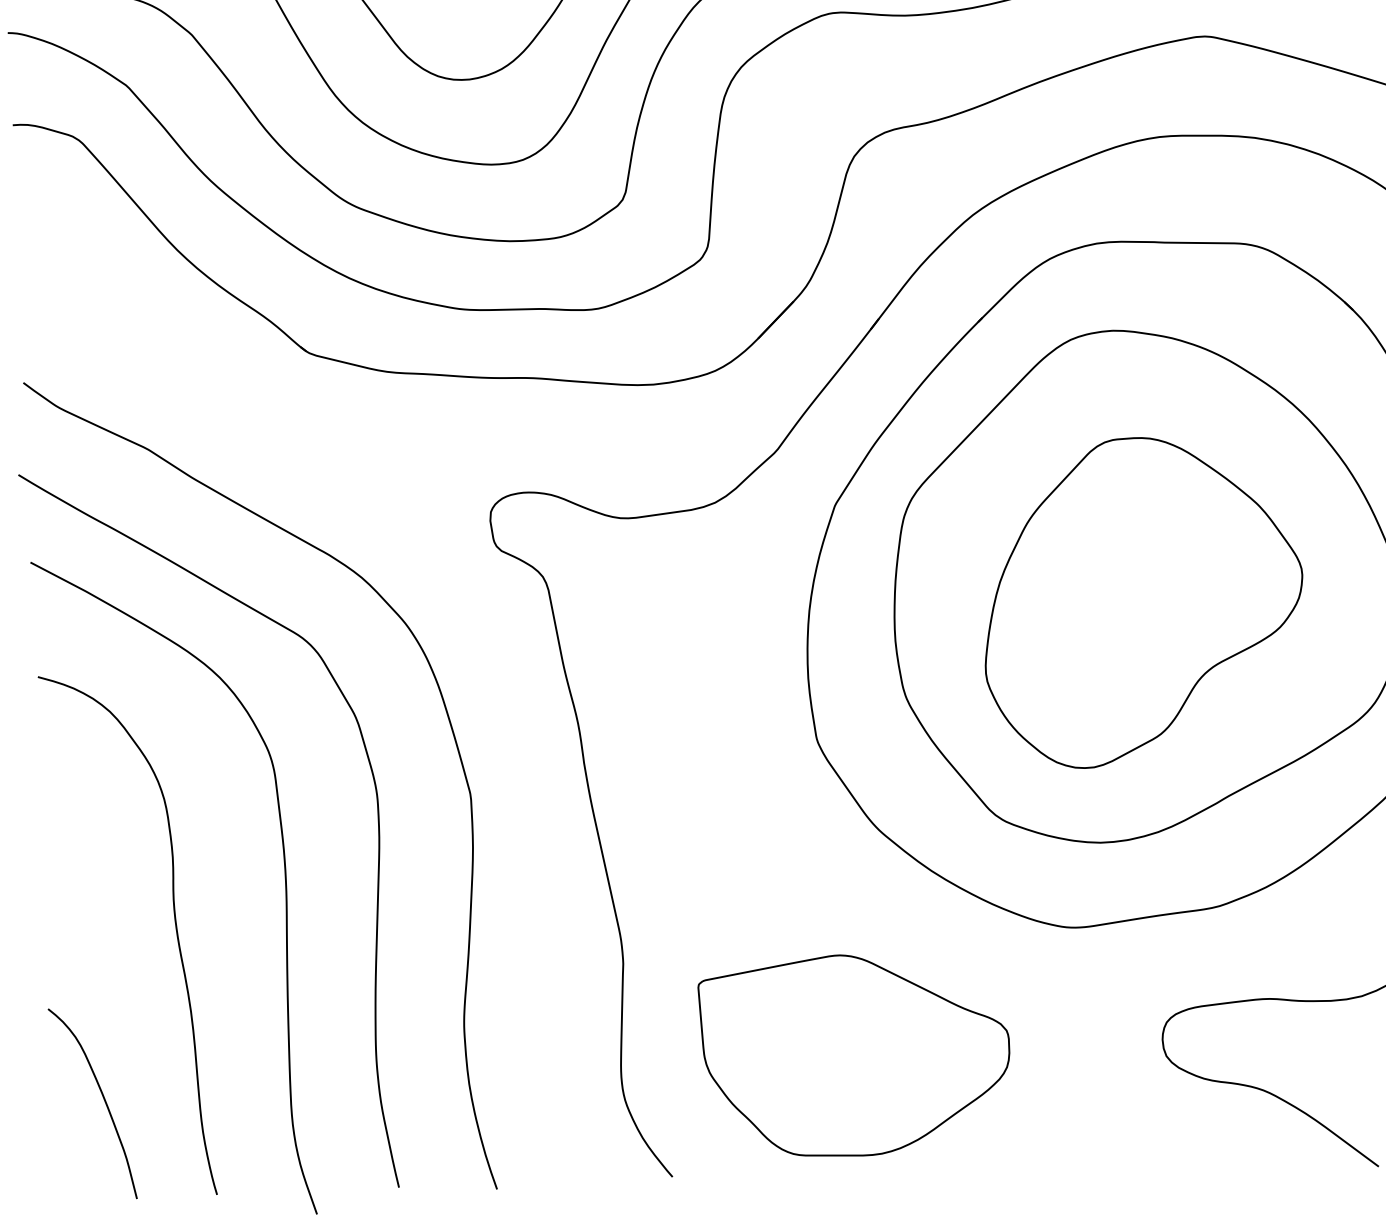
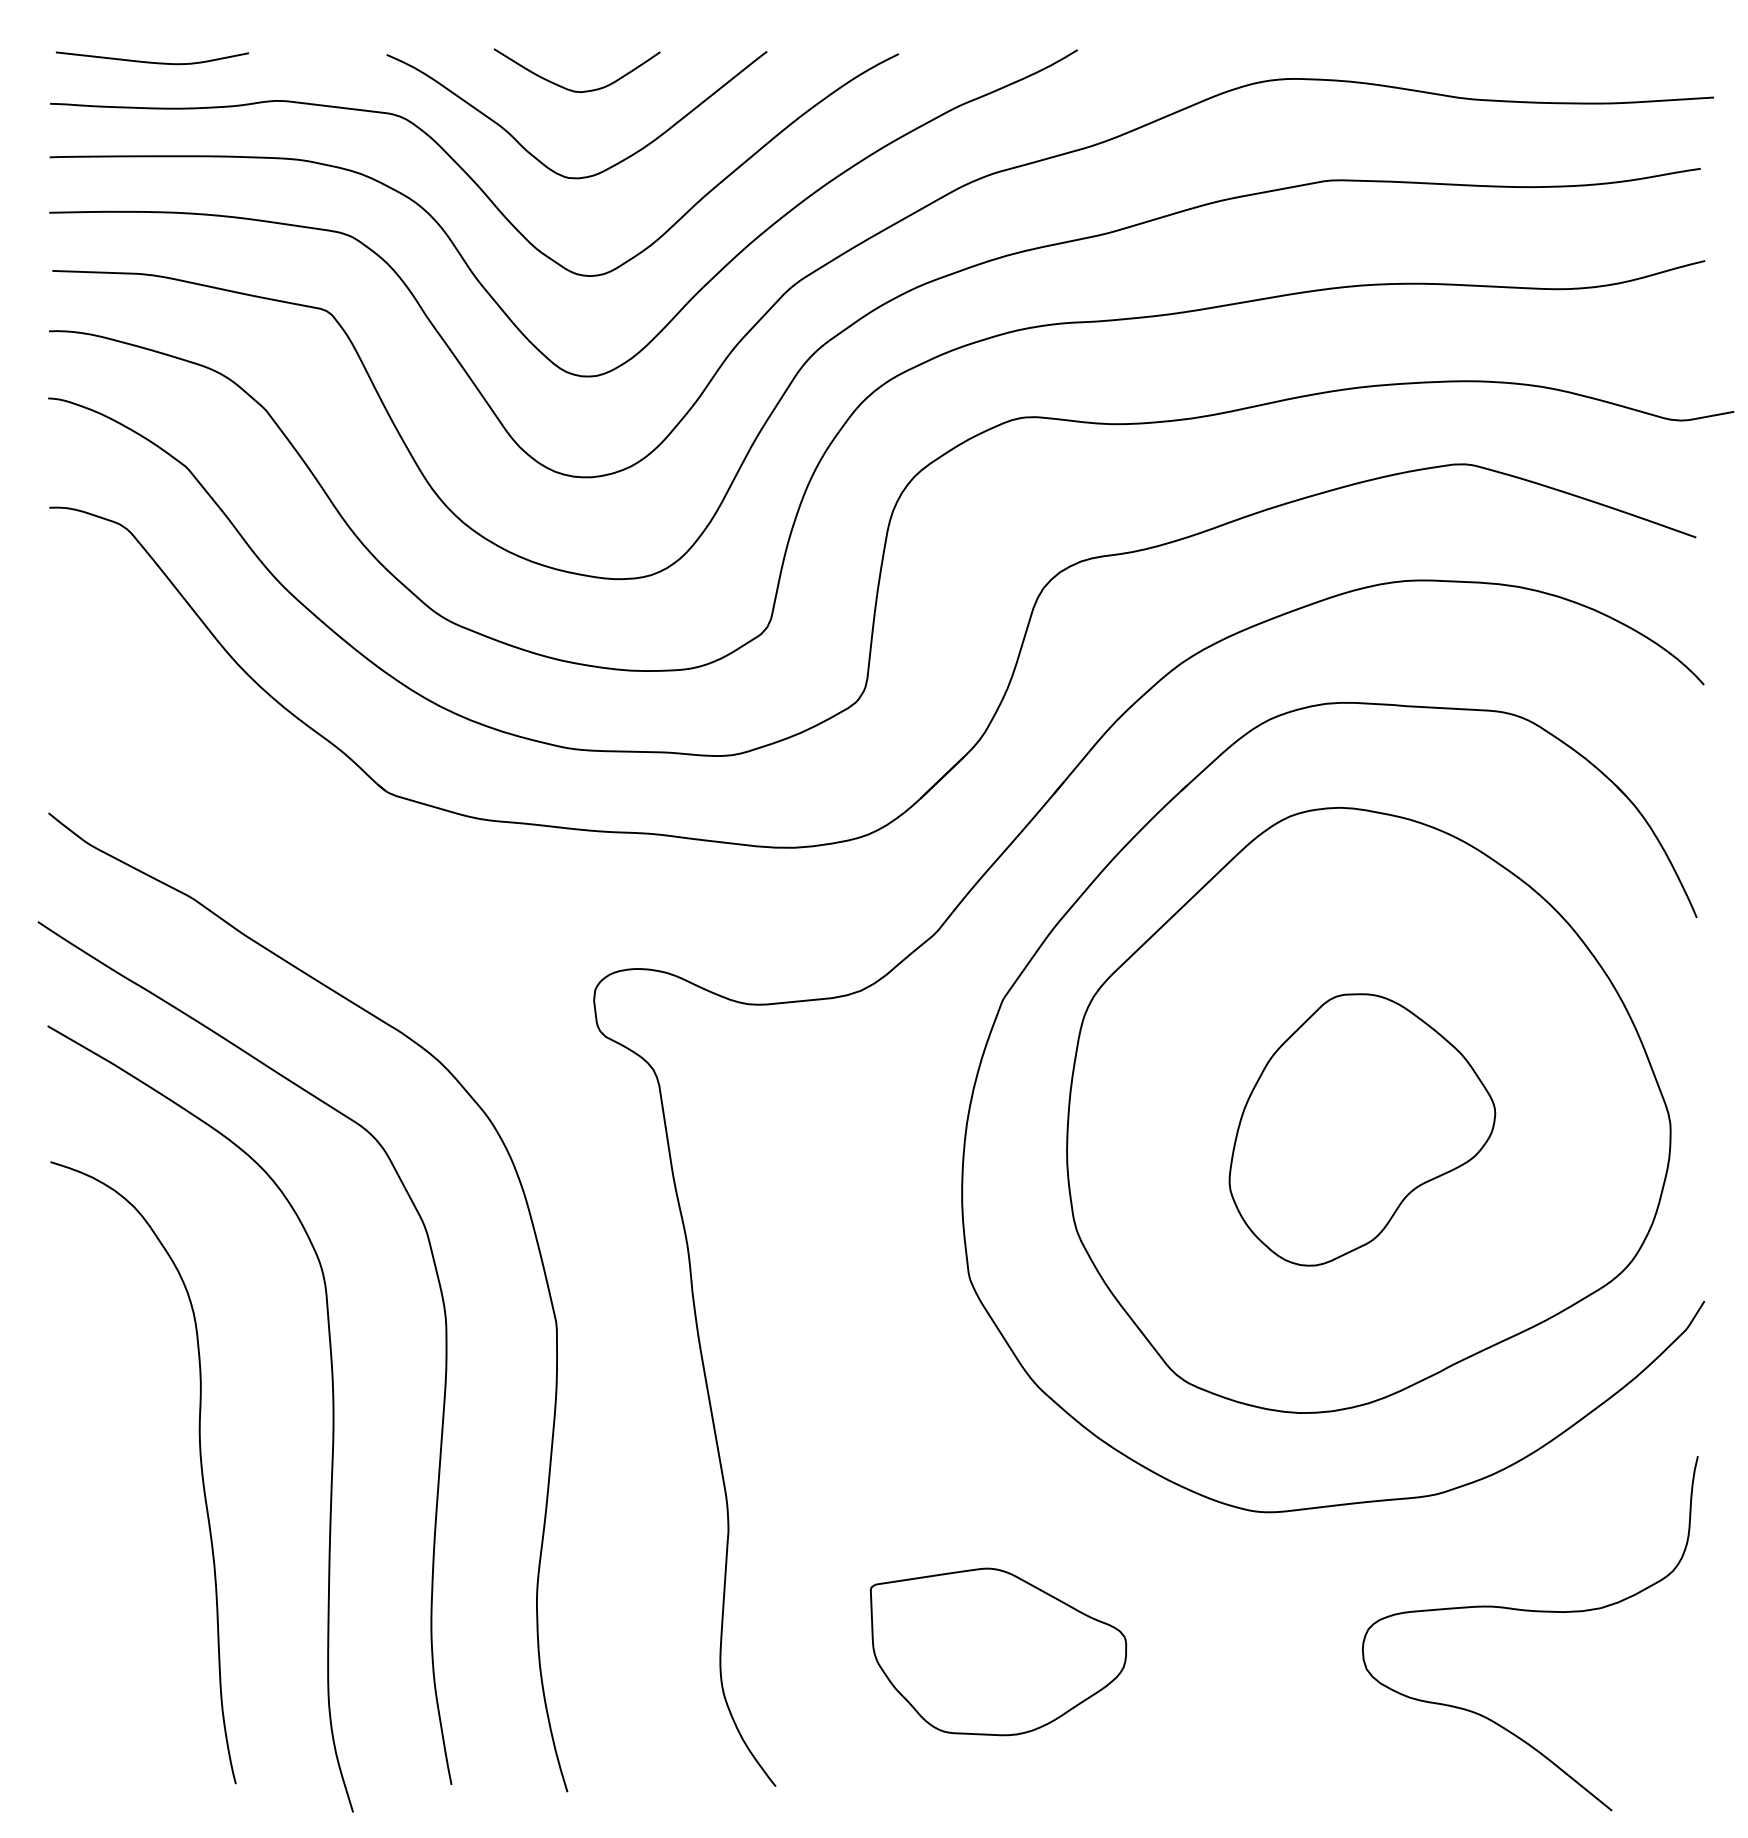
part: (1143, 601) -> (1362, 1129), size x0.7
part: (855, 1054) -> (998, 1651), size x0.7
curve: (103, 1099) -> (106, 1665), removed

